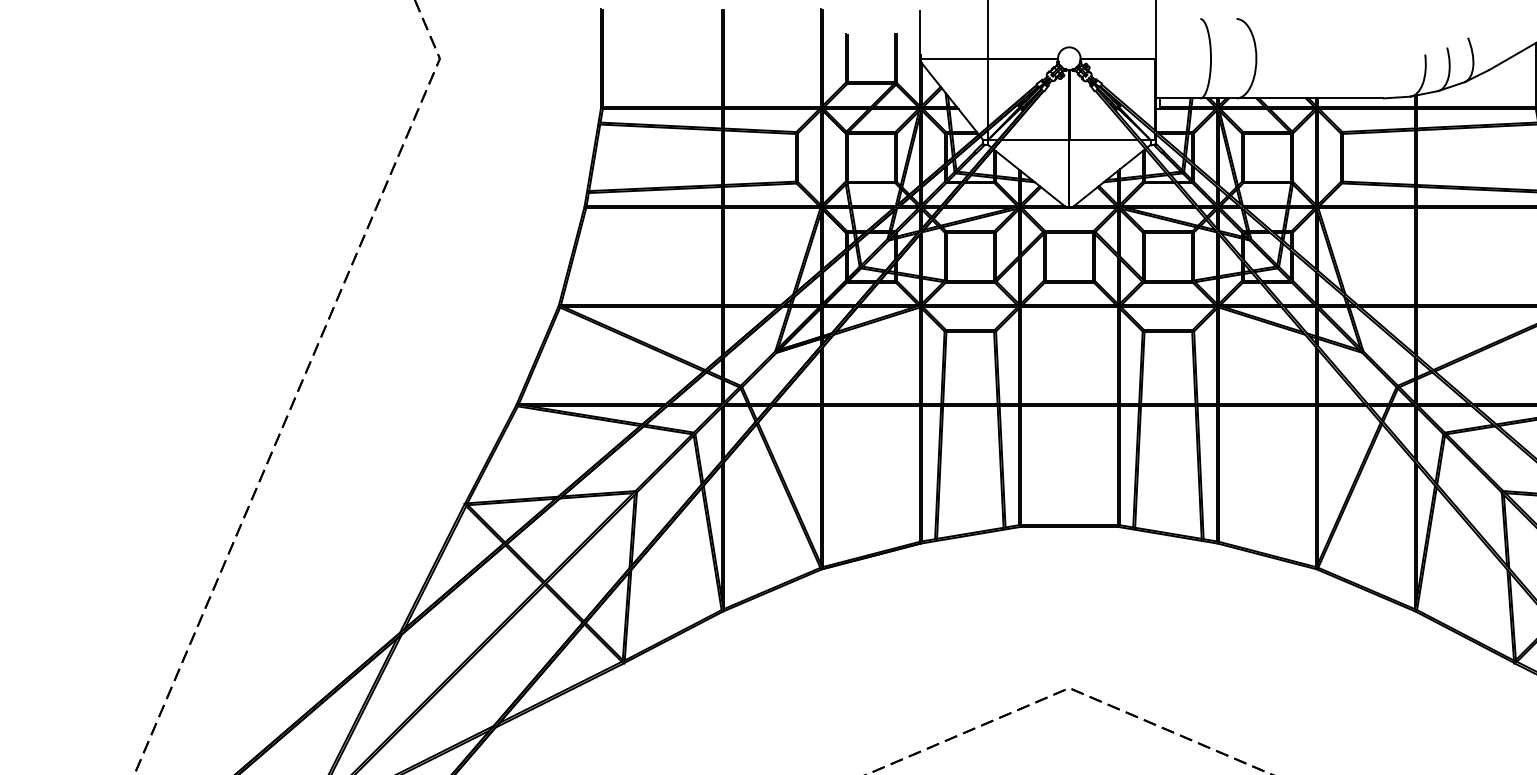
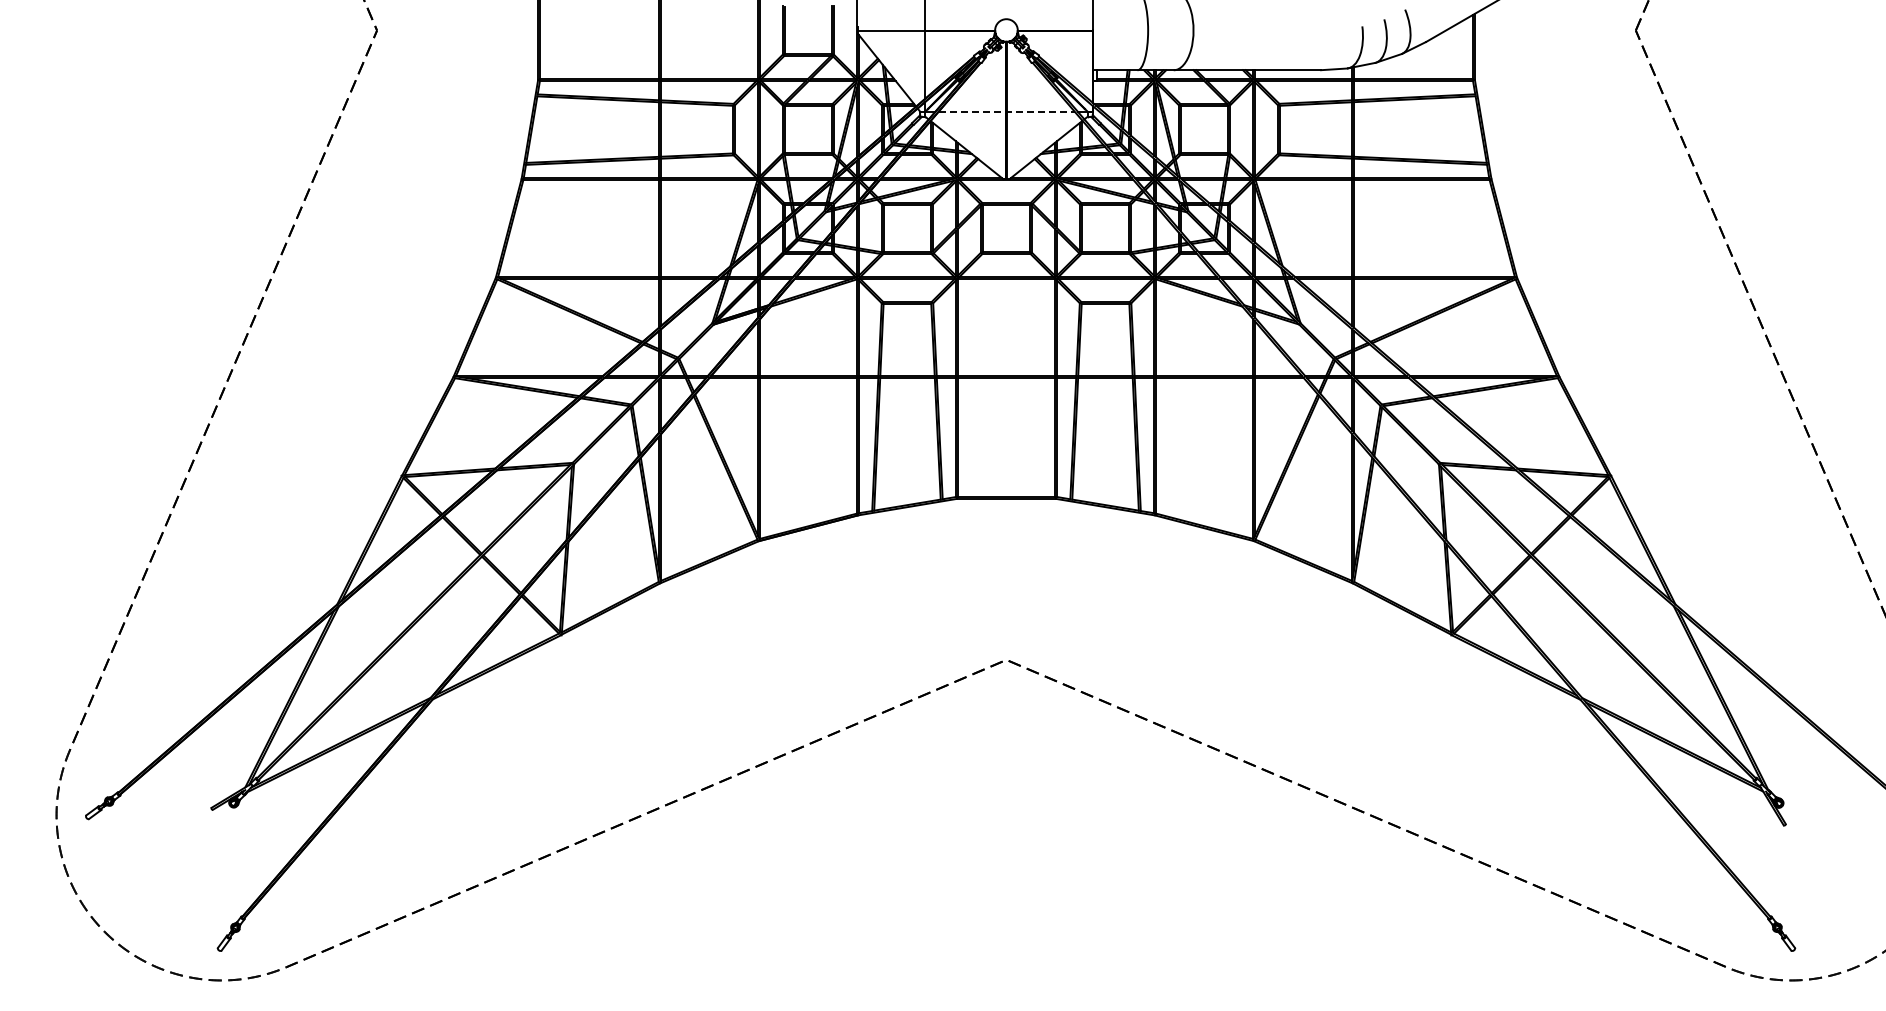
line: (1070, 139) -> (1007, 111), solid -> dashed

